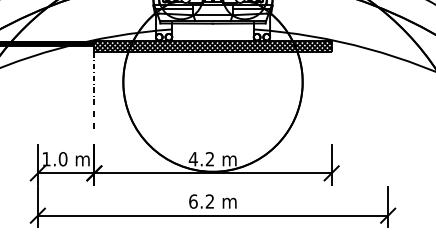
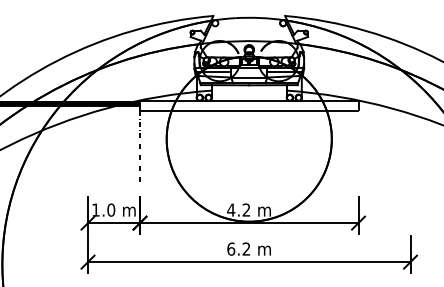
hatch: (213, 45) -> (249, 105), removed

